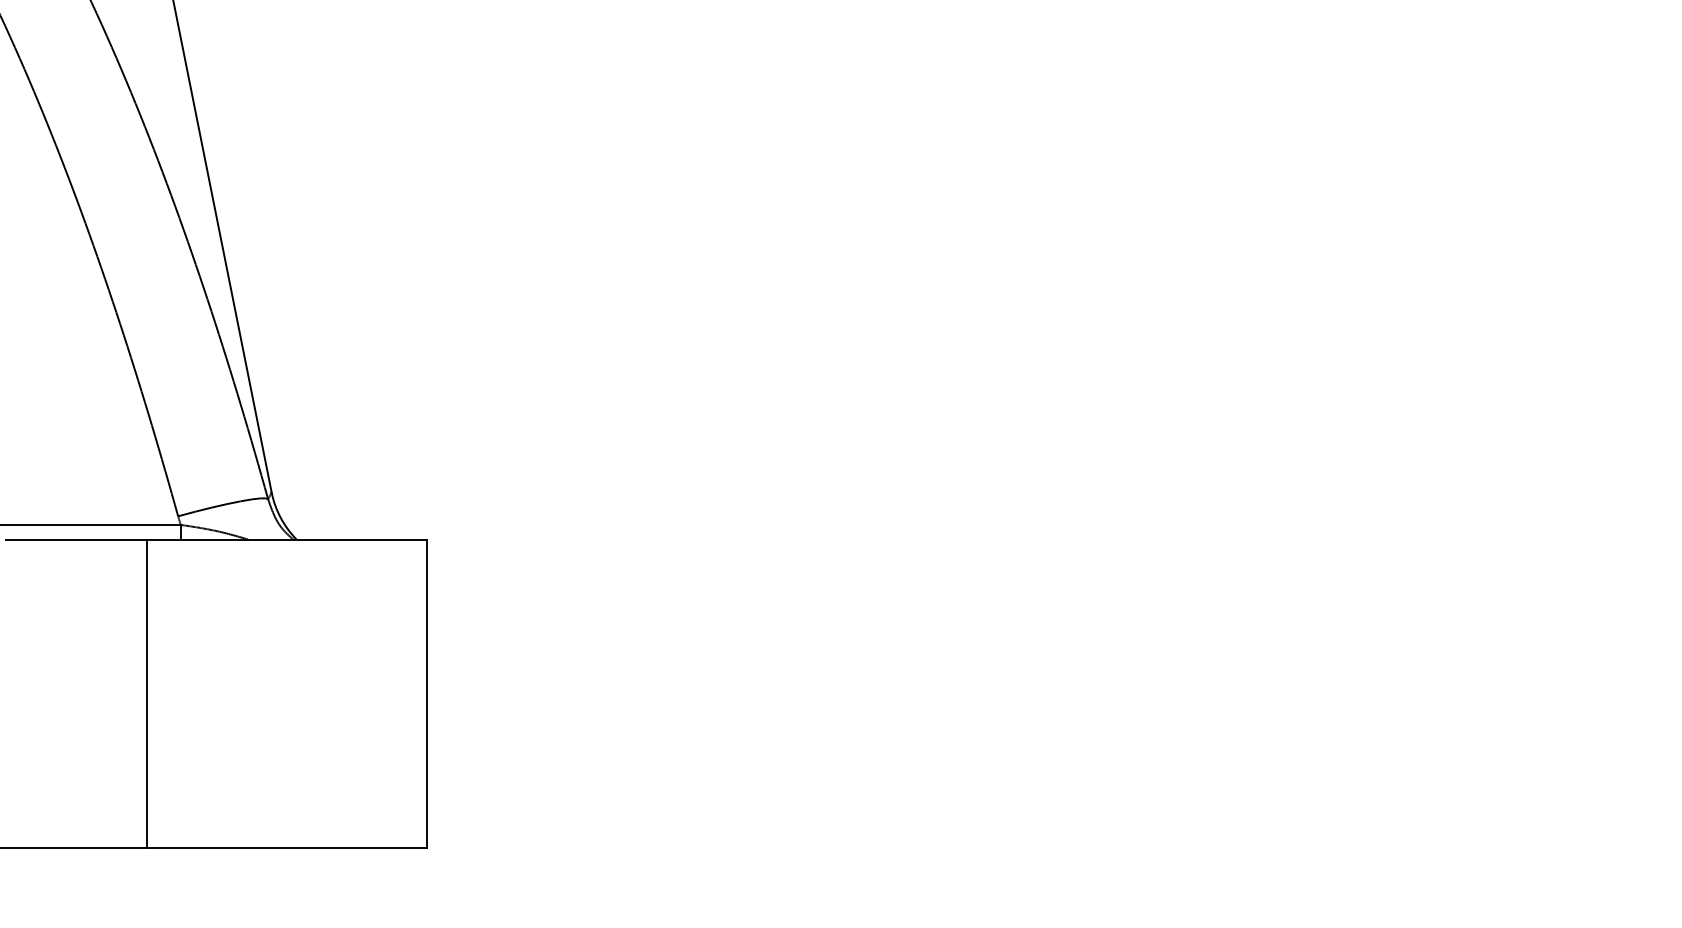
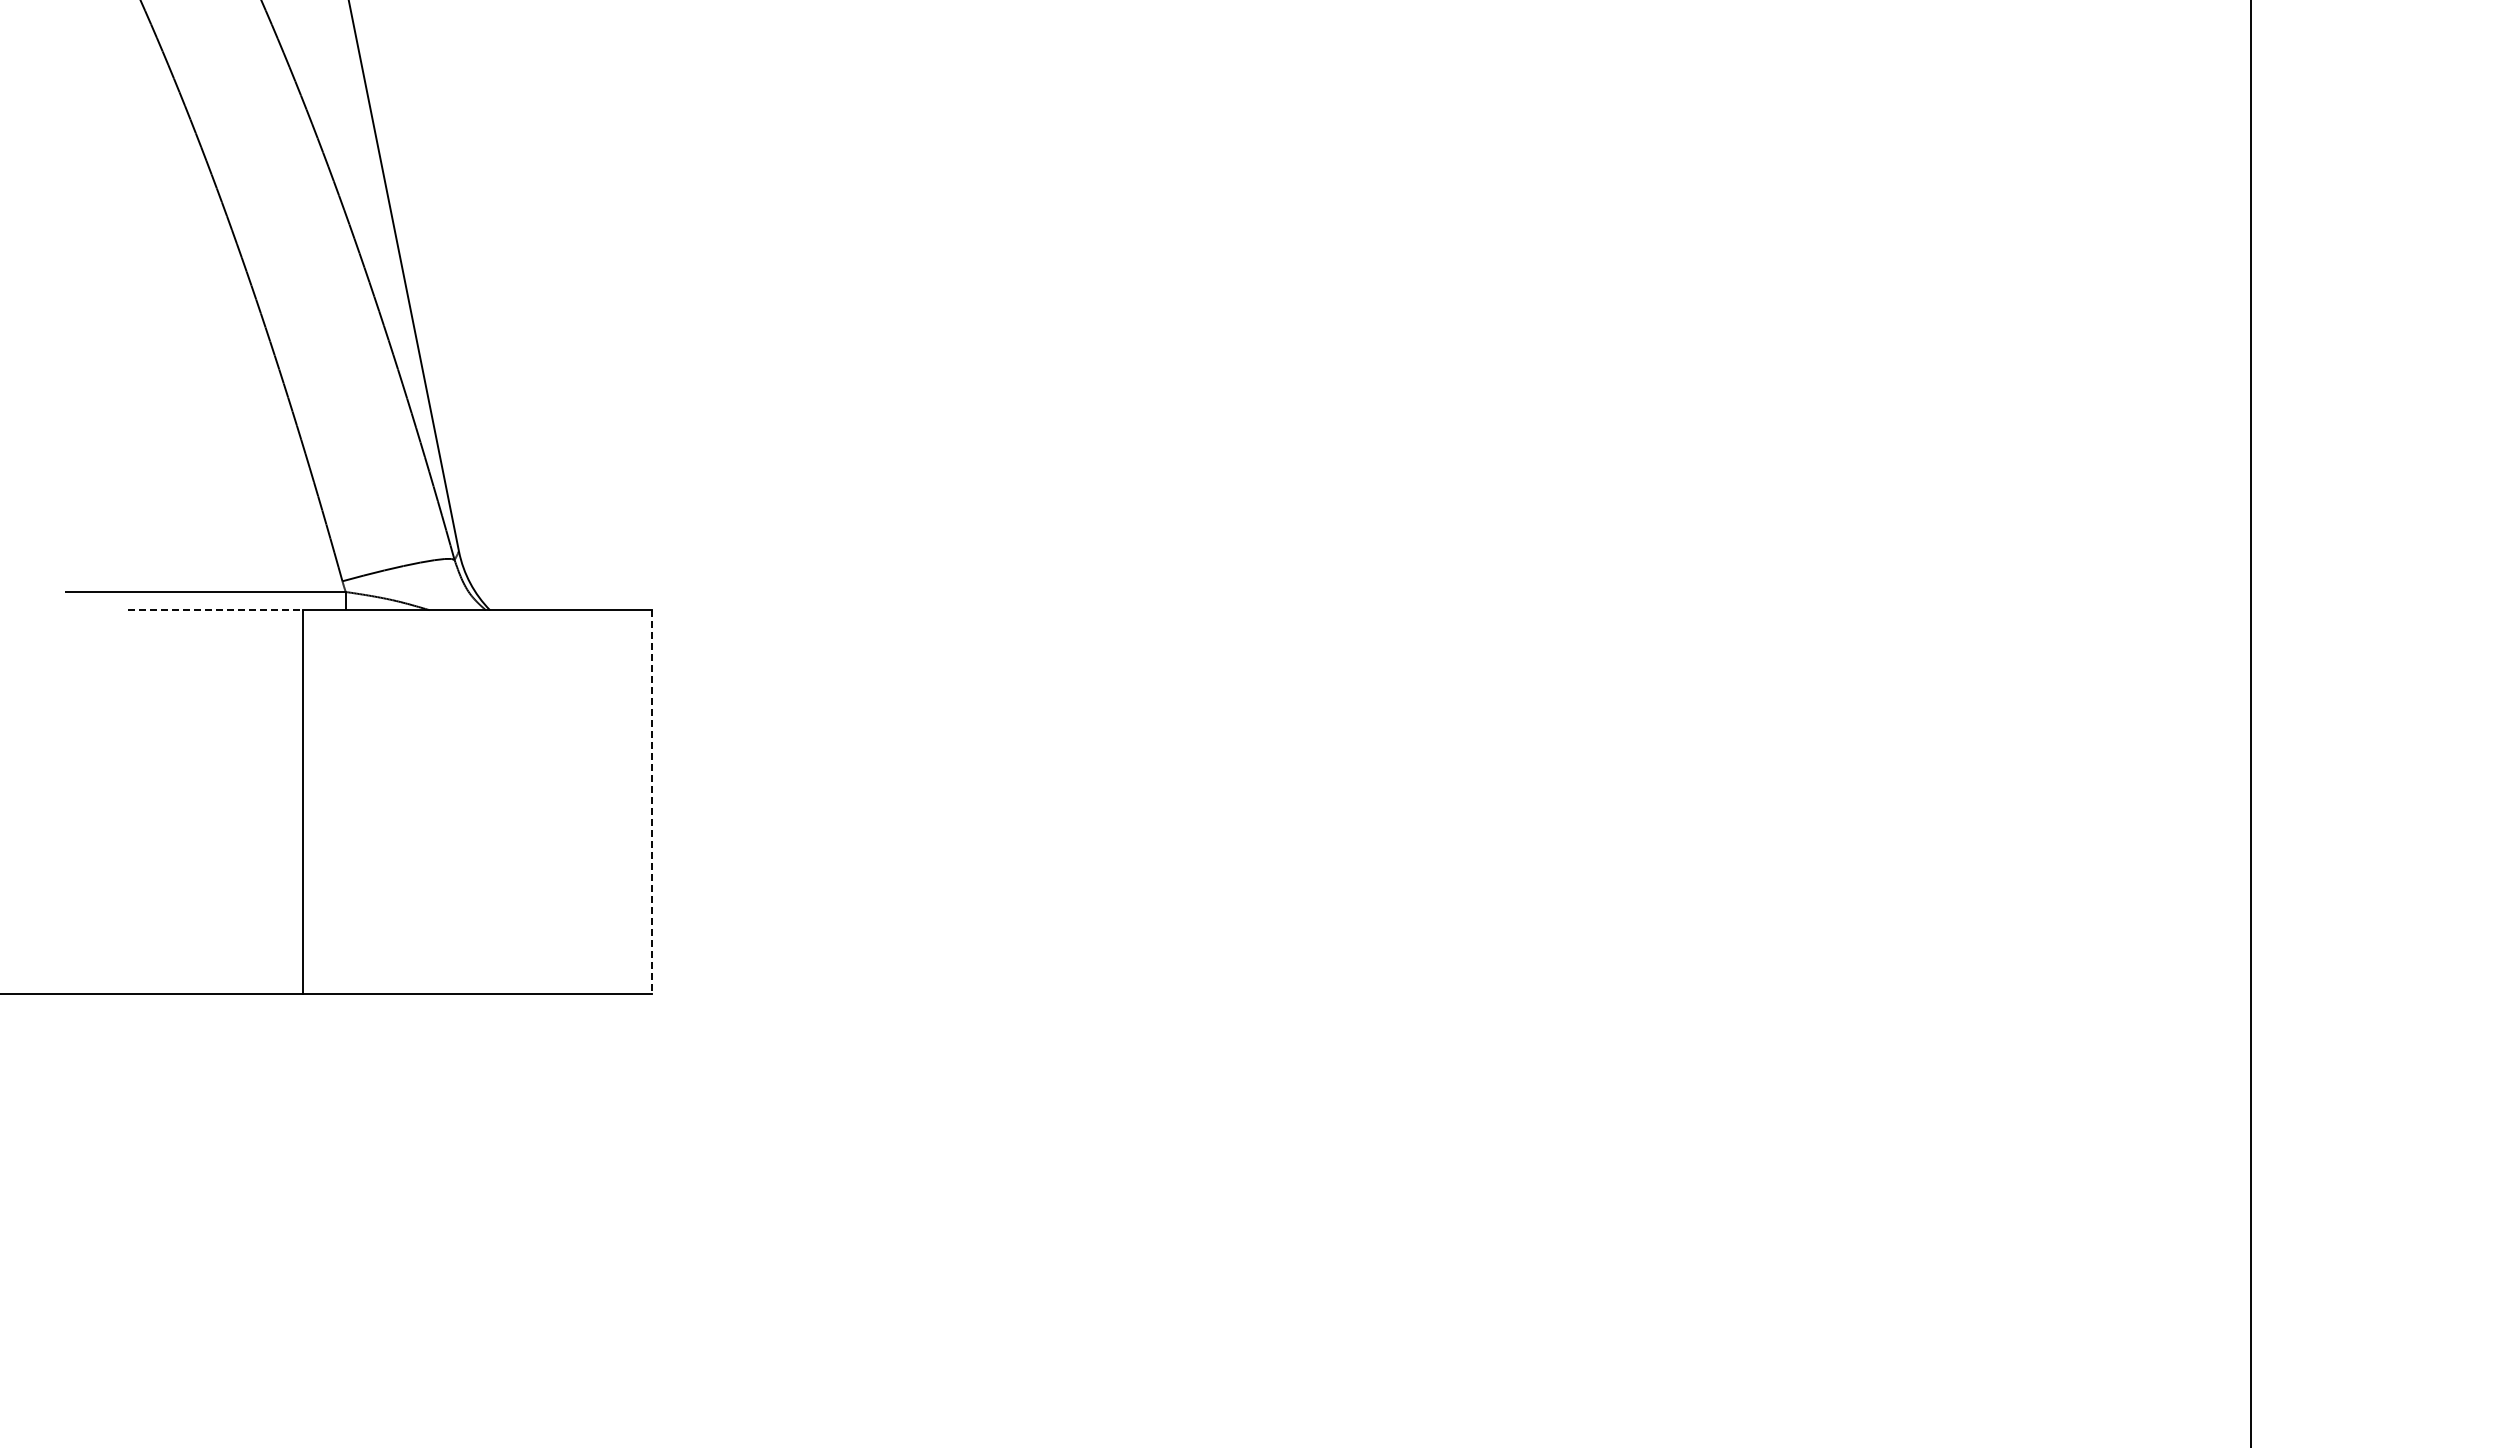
line: (77, 539) -> (216, 610), solid -> dashed
line: (426, 693) -> (652, 802), solid -> dashed

